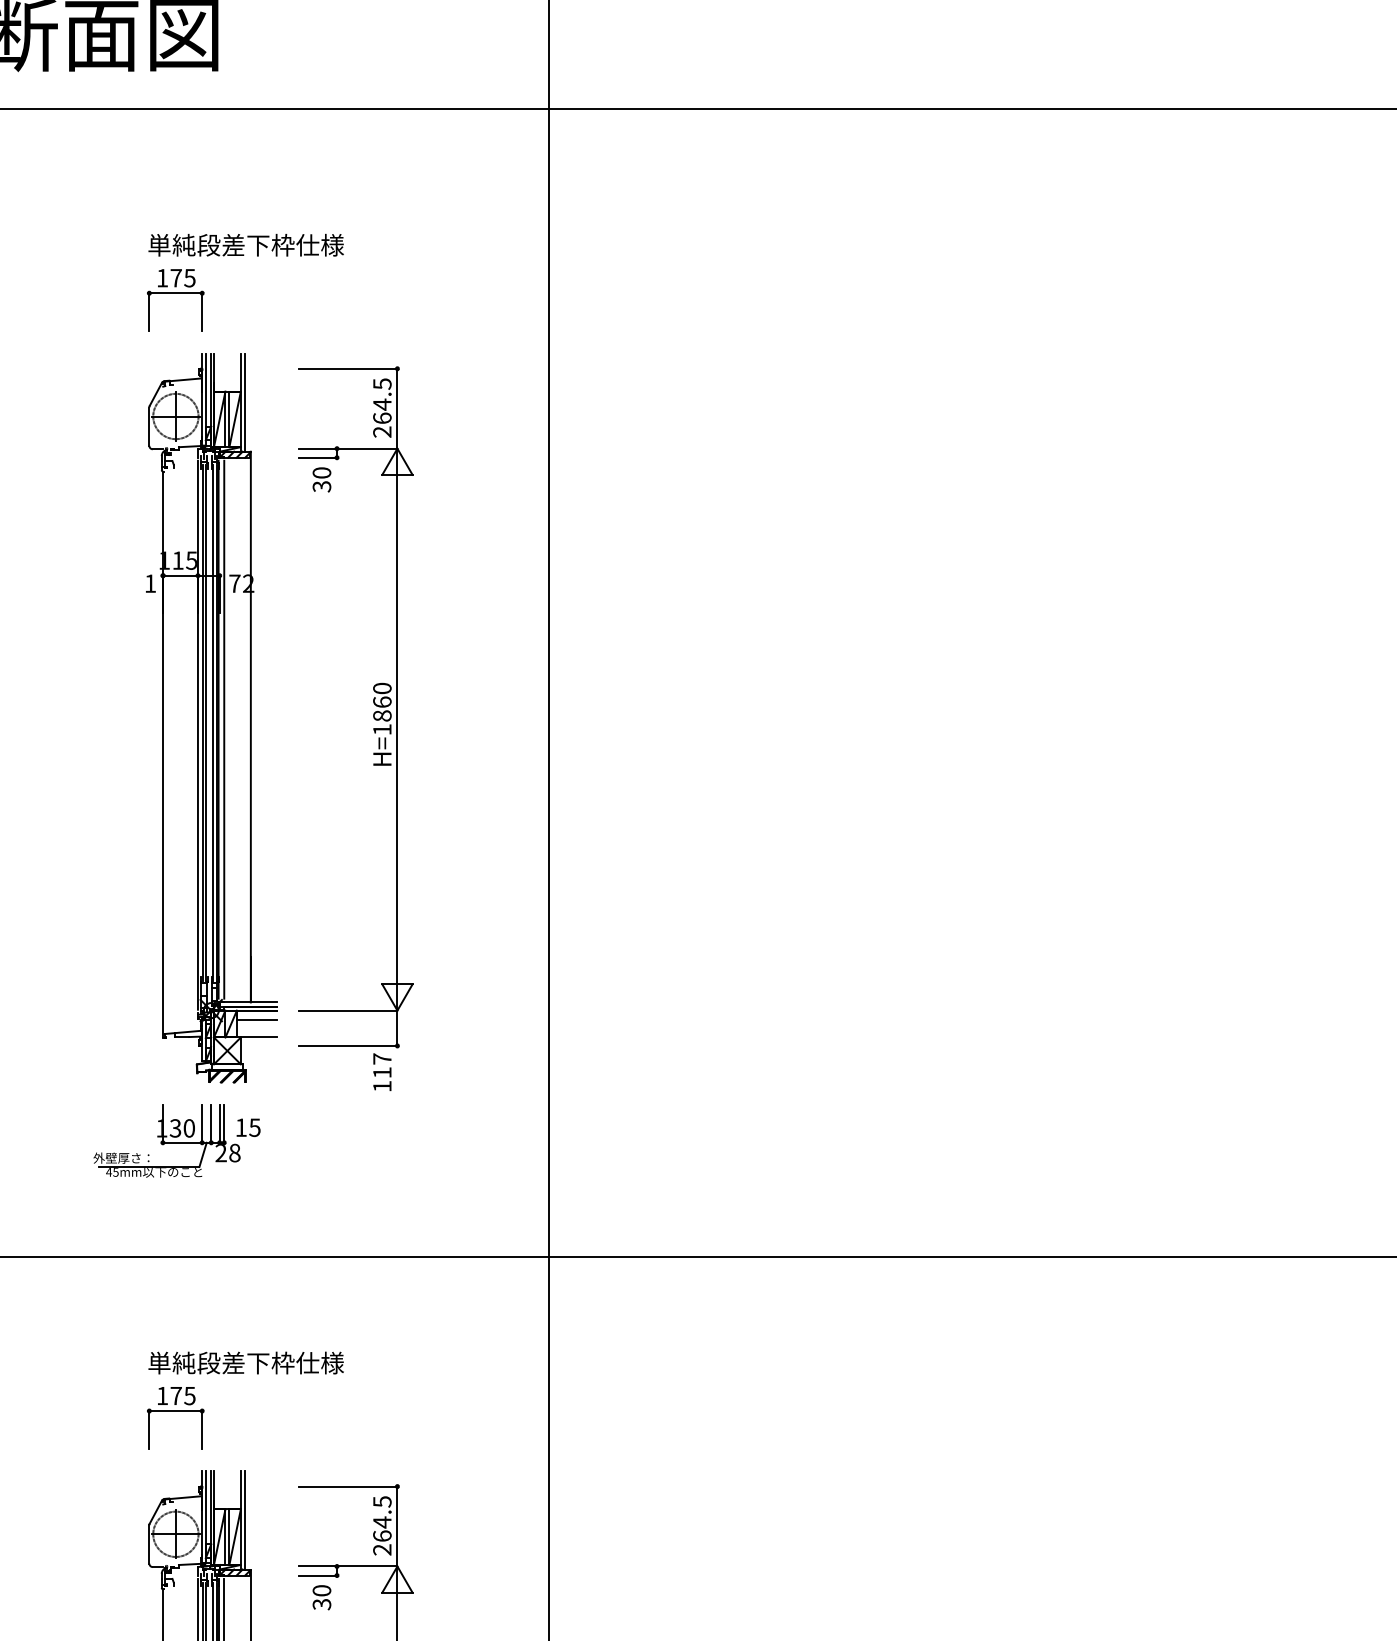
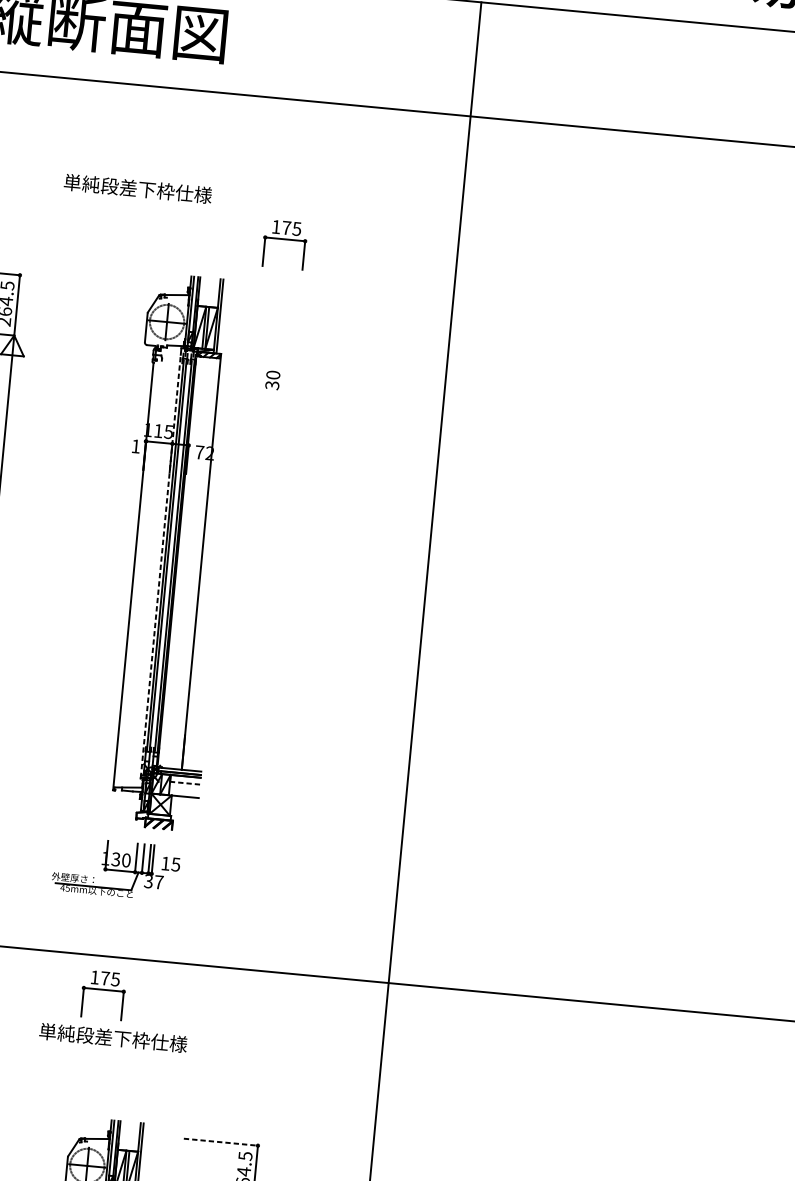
text: (245, 244) -> (137, 188), moved
part: (175, 293) -> (285, 239), moved
part: (373, 728) -> (293, 571), removed
line: (224, 729) -> (181, 561), removed
line: (197, 735) -> (160, 564), solid -> dashed
line: (256, 1019) -> (184, 783), solid -> dashed
text: (227, 1152) -> (153, 881), 28 -> 37
text: (245, 1362) -> (112, 1037), moved
part: (175, 1411) -> (103, 990), moved
line: (348, 1486) -> (221, 1142), solid -> dashed

